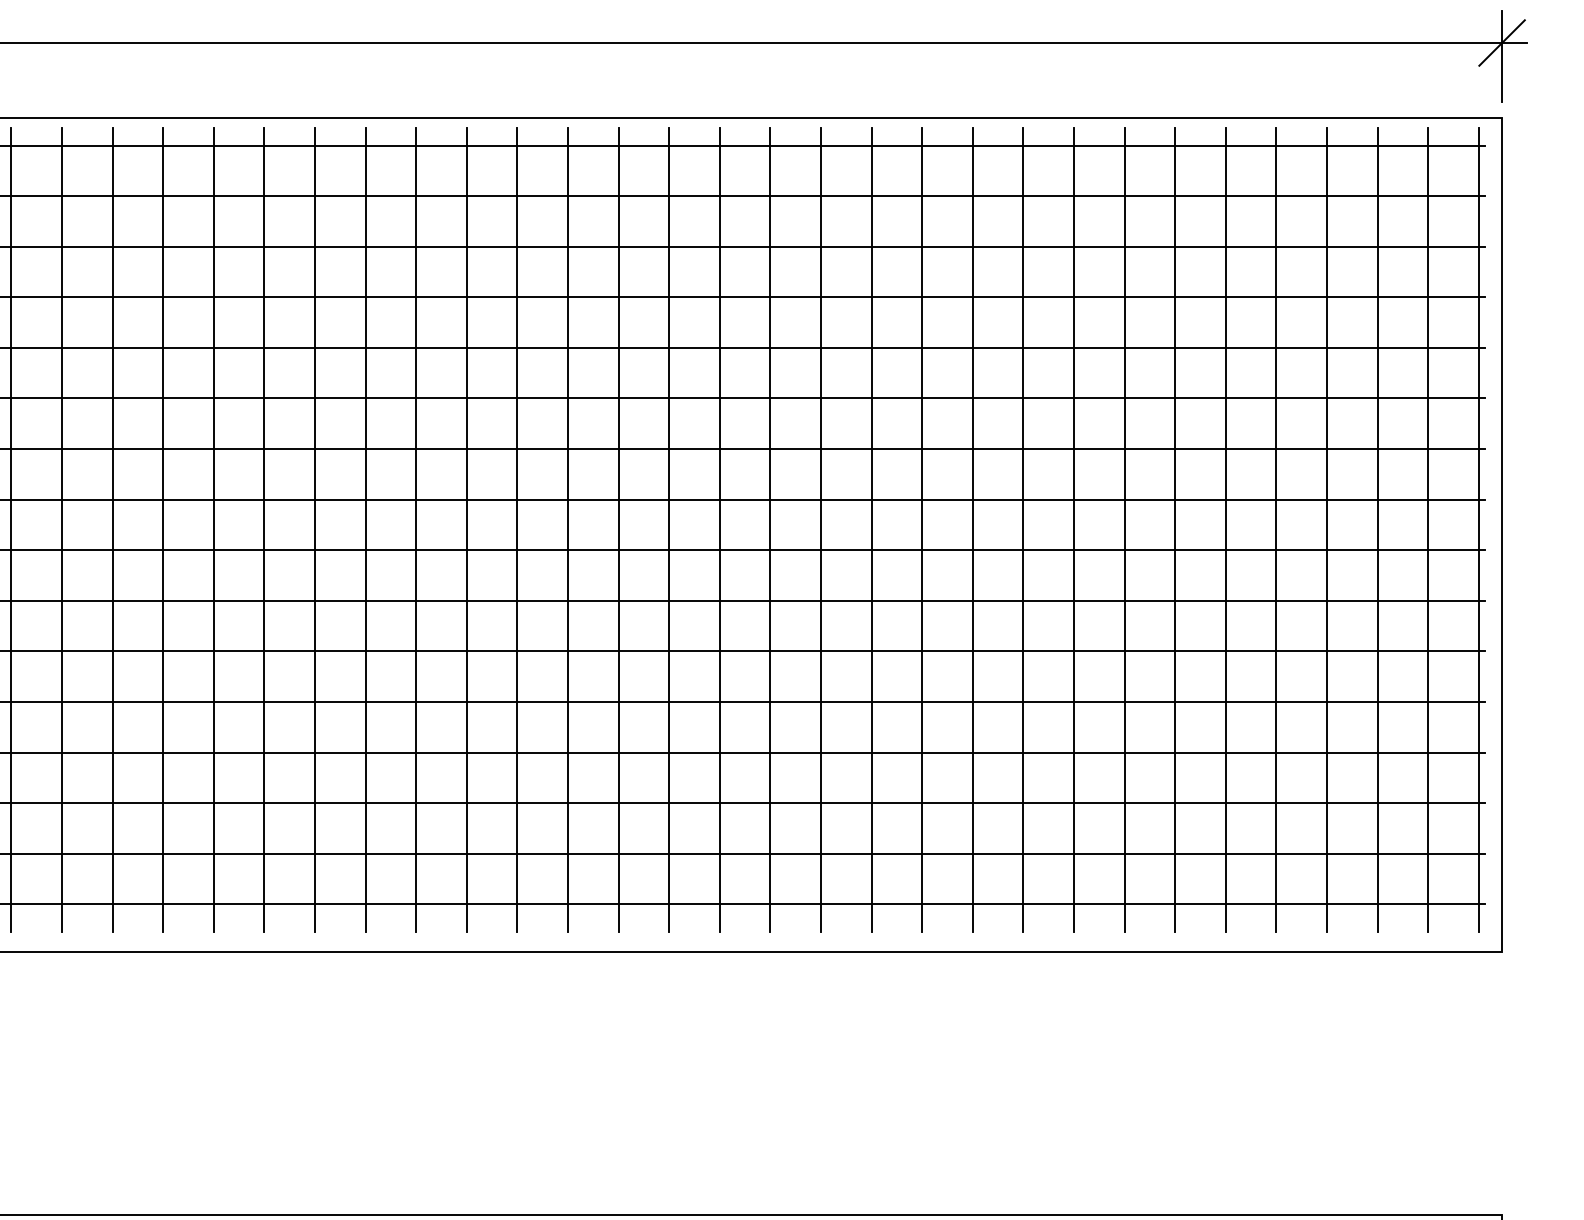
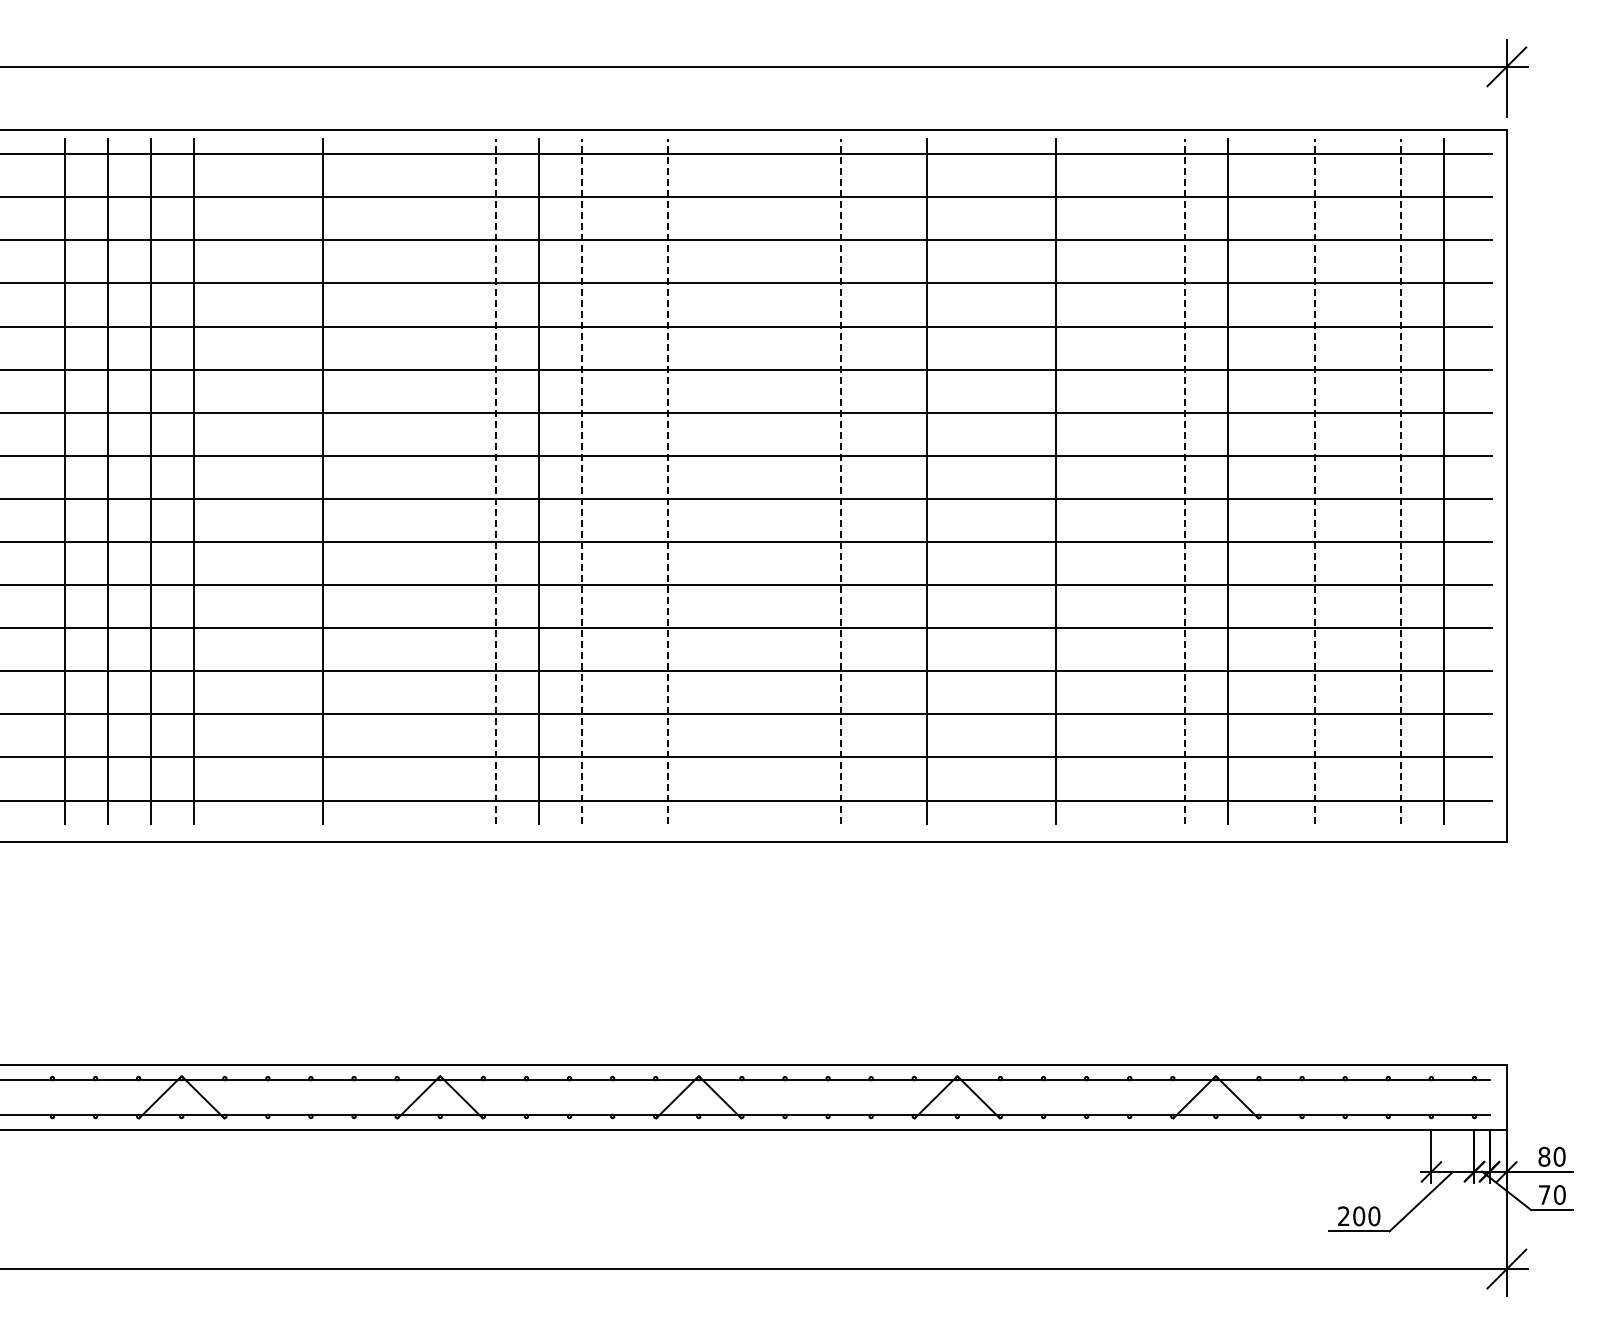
line: (11, 529) -> (237, 481), removed
line: (62, 529) -> (280, 481), removed
line: (163, 529) -> (366, 481), removed
line: (213, 529) -> (409, 481), removed
line: (264, 529) -> (452, 481), removed
line: (314, 529) -> (495, 481), solid -> dashed
line: (415, 529) -> (581, 481), solid -> dashed
line: (467, 529) -> (625, 481), removed
line: (517, 529) -> (668, 481), solid -> dashed
line: (568, 529) -> (711, 481), removed
line: (618, 529) -> (754, 481), removed
line: (669, 529) -> (797, 481), removed
line: (719, 529) -> (840, 481), solid -> dashed
line: (770, 529) -> (883, 481), removed
line: (871, 529) -> (969, 481), removed
line: (921, 529) -> (1012, 481), removed
line: (1023, 529) -> (1099, 481), removed
line: (1074, 529) -> (1142, 481), removed
line: (1124, 529) -> (1185, 481), solid -> dashed
line: (1225, 529) -> (1271, 481), removed
line: (1276, 529) -> (1314, 481), solid -> dashed
line: (1326, 529) -> (1357, 481), removed
line: (1377, 529) -> (1400, 481), solid -> dashed
line: (1478, 529) -> (1486, 481), removed

